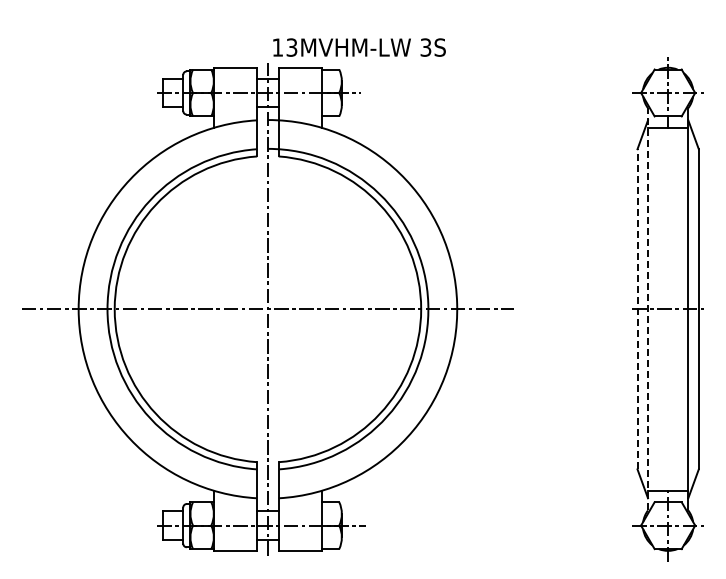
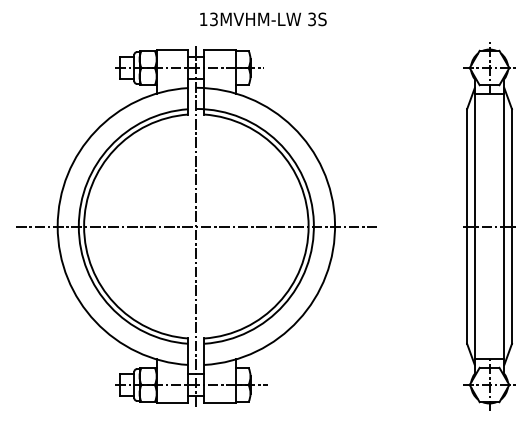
text: (359, 47) -> (263, 19), moved
line: (637, 308) -> (467, 225), dashed -> solid
line: (648, 308) -> (475, 225), dashed -> solid

